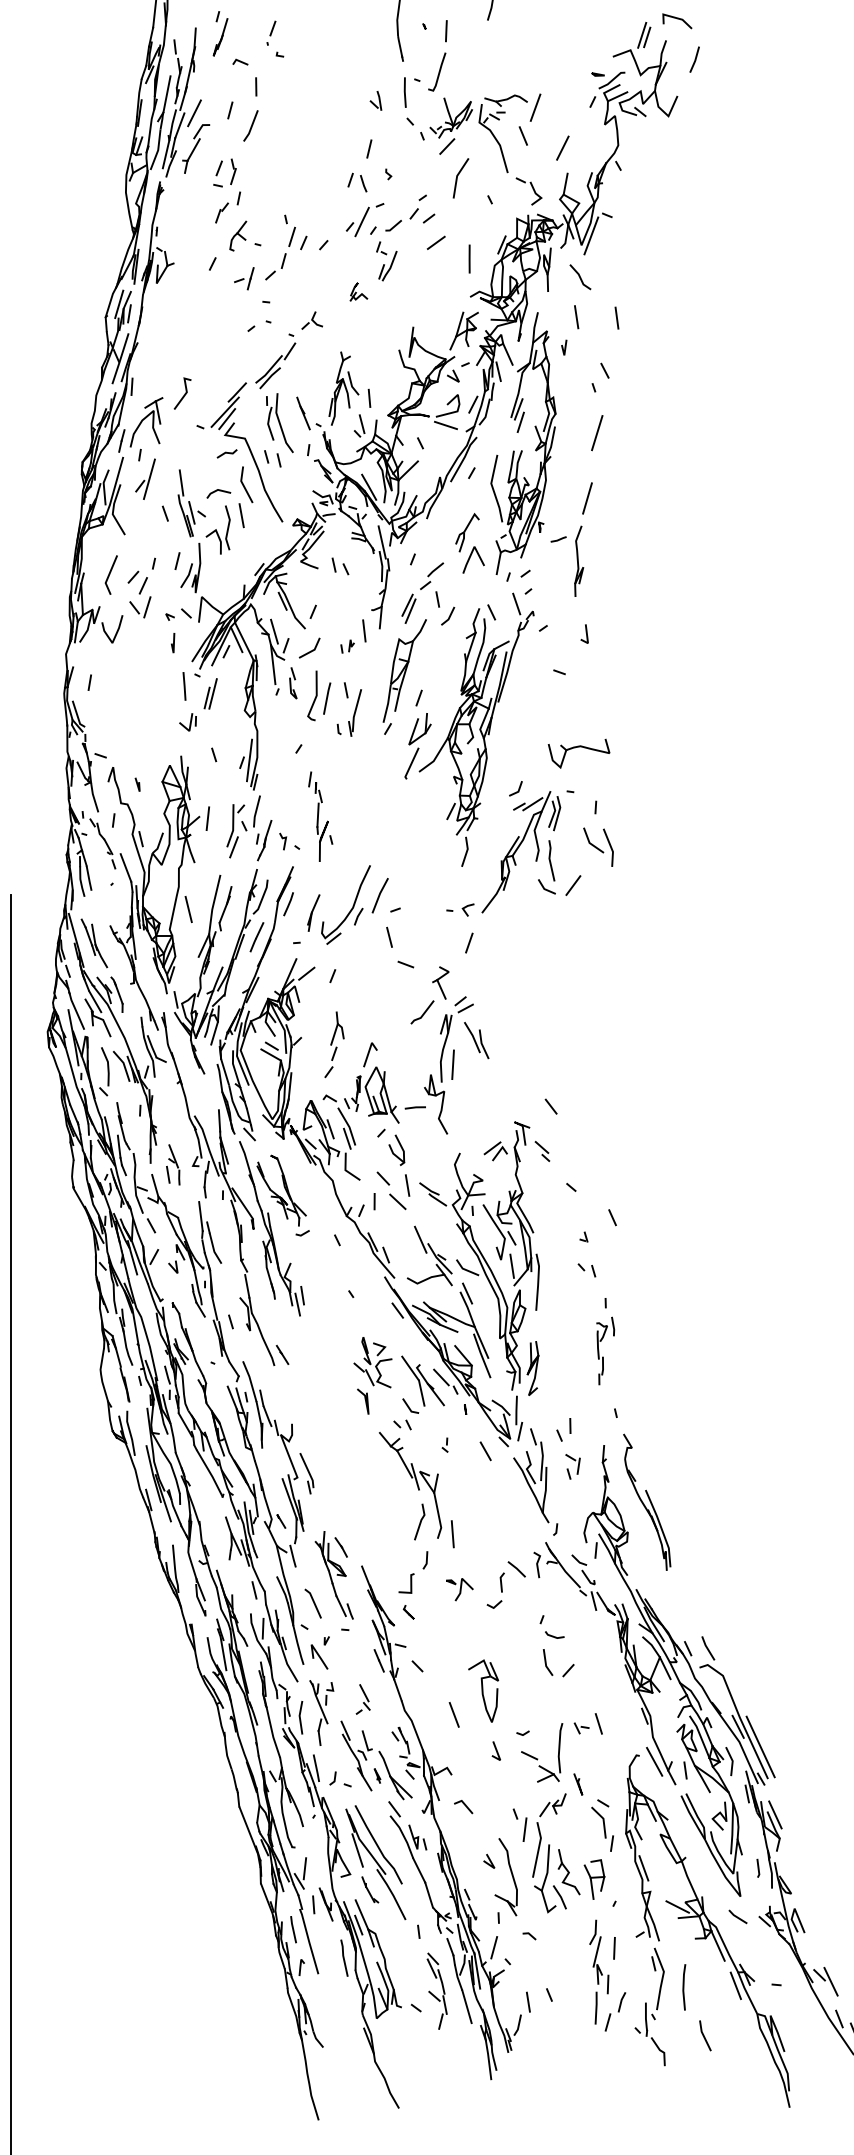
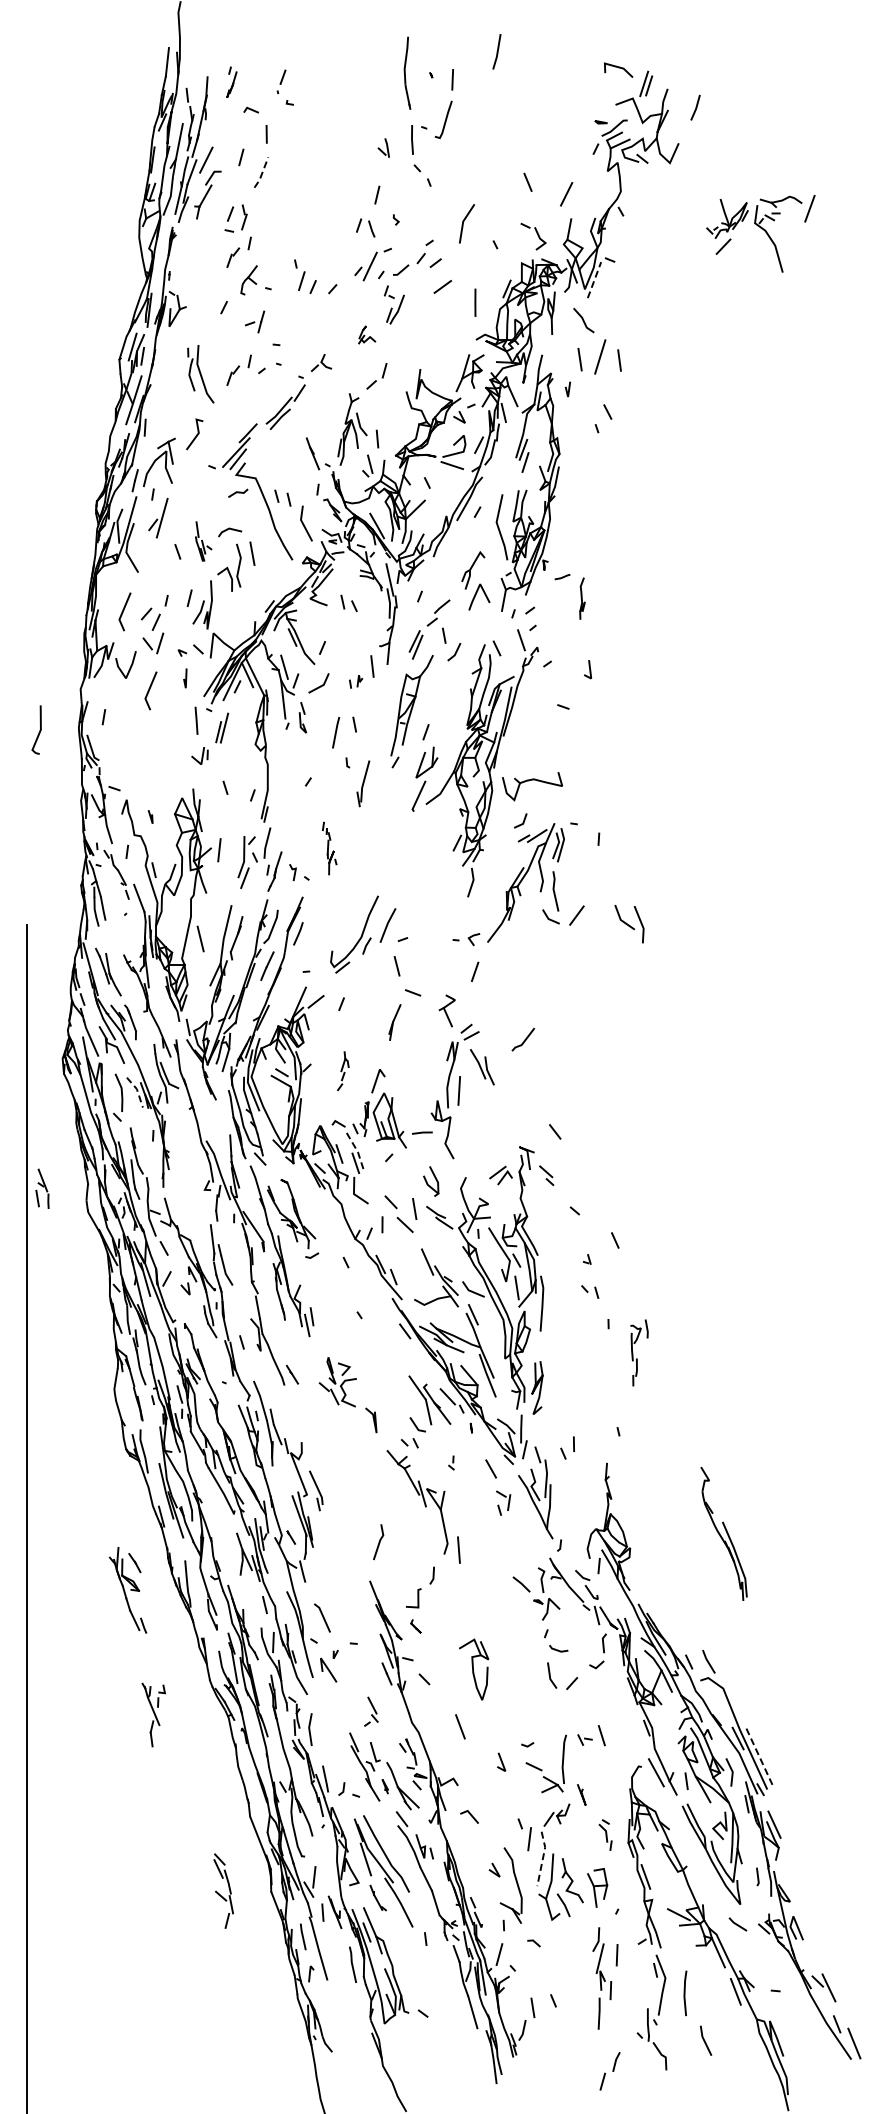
line: (677, 19) -> (618, 68), moved
part: (220, 33) -> (231, 82), size x0.7
line: (251, 126) -> (262, 173), solid -> dashed
part: (485, 133) -> (760, 233), moved
line: (591, 235) -> (594, 279), solid -> dashed
part: (275, 266) -> (376, 376), moved
part: (227, 327) -> (238, 369), added
part: (279, 423) -> (200, 374), moved
line: (597, 432) -> (600, 356), moved
line: (244, 485) -> (304, 524), moved
line: (587, 498) -> (590, 536), removed
part: (191, 503) -> (203, 541), size x0.6
part: (579, 561) -> (582, 598), size x0.6
line: (137, 654) -> (150, 689), added
line: (315, 696) -> (39, 730), moved
part: (355, 712) -> (363, 783), moved
part: (579, 753) -> (532, 786), moved
line: (248, 759) -> (259, 792), removed
part: (320, 816) -> (329, 848), size x0.6
part: (598, 847) -> (629, 924), moved
part: (313, 913) -> (394, 1022), moved
line: (423, 1012) -> (524, 1039), moved
part: (334, 1043) -> (343, 1070), size x0.6
line: (124, 1064) -> (137, 1090), solid -> dashed
line: (349, 1126) -> (357, 1151), solid -> dashed
part: (397, 1150) -> (431, 1181), moved
part: (173, 1164) -> (42, 1188), moved
part: (605, 1350) -> (639, 1352), moved
part: (372, 1362) -> (337, 1382), moved
part: (572, 1466) -> (503, 1502), moved
part: (646, 1501) -> (723, 1533), moved
line: (419, 1522) -> (378, 1542), moved
part: (333, 1575) -> (127, 1590), moved
part: (459, 1589) -> (546, 1609), moved
part: (495, 1590) -> (597, 1651), moved
part: (484, 1691) -> (474, 1669), moved
part: (321, 1712) -> (153, 1714), moved
line: (761, 1747) -> (760, 1758), solid -> dashed
part: (602, 1824) -> (605, 1834), size x0.6
line: (539, 1849) -> (543, 1858), solid -> dashed
part: (436, 1990) -> (223, 1890), moved
part: (614, 2012) -> (609, 2071), moved

